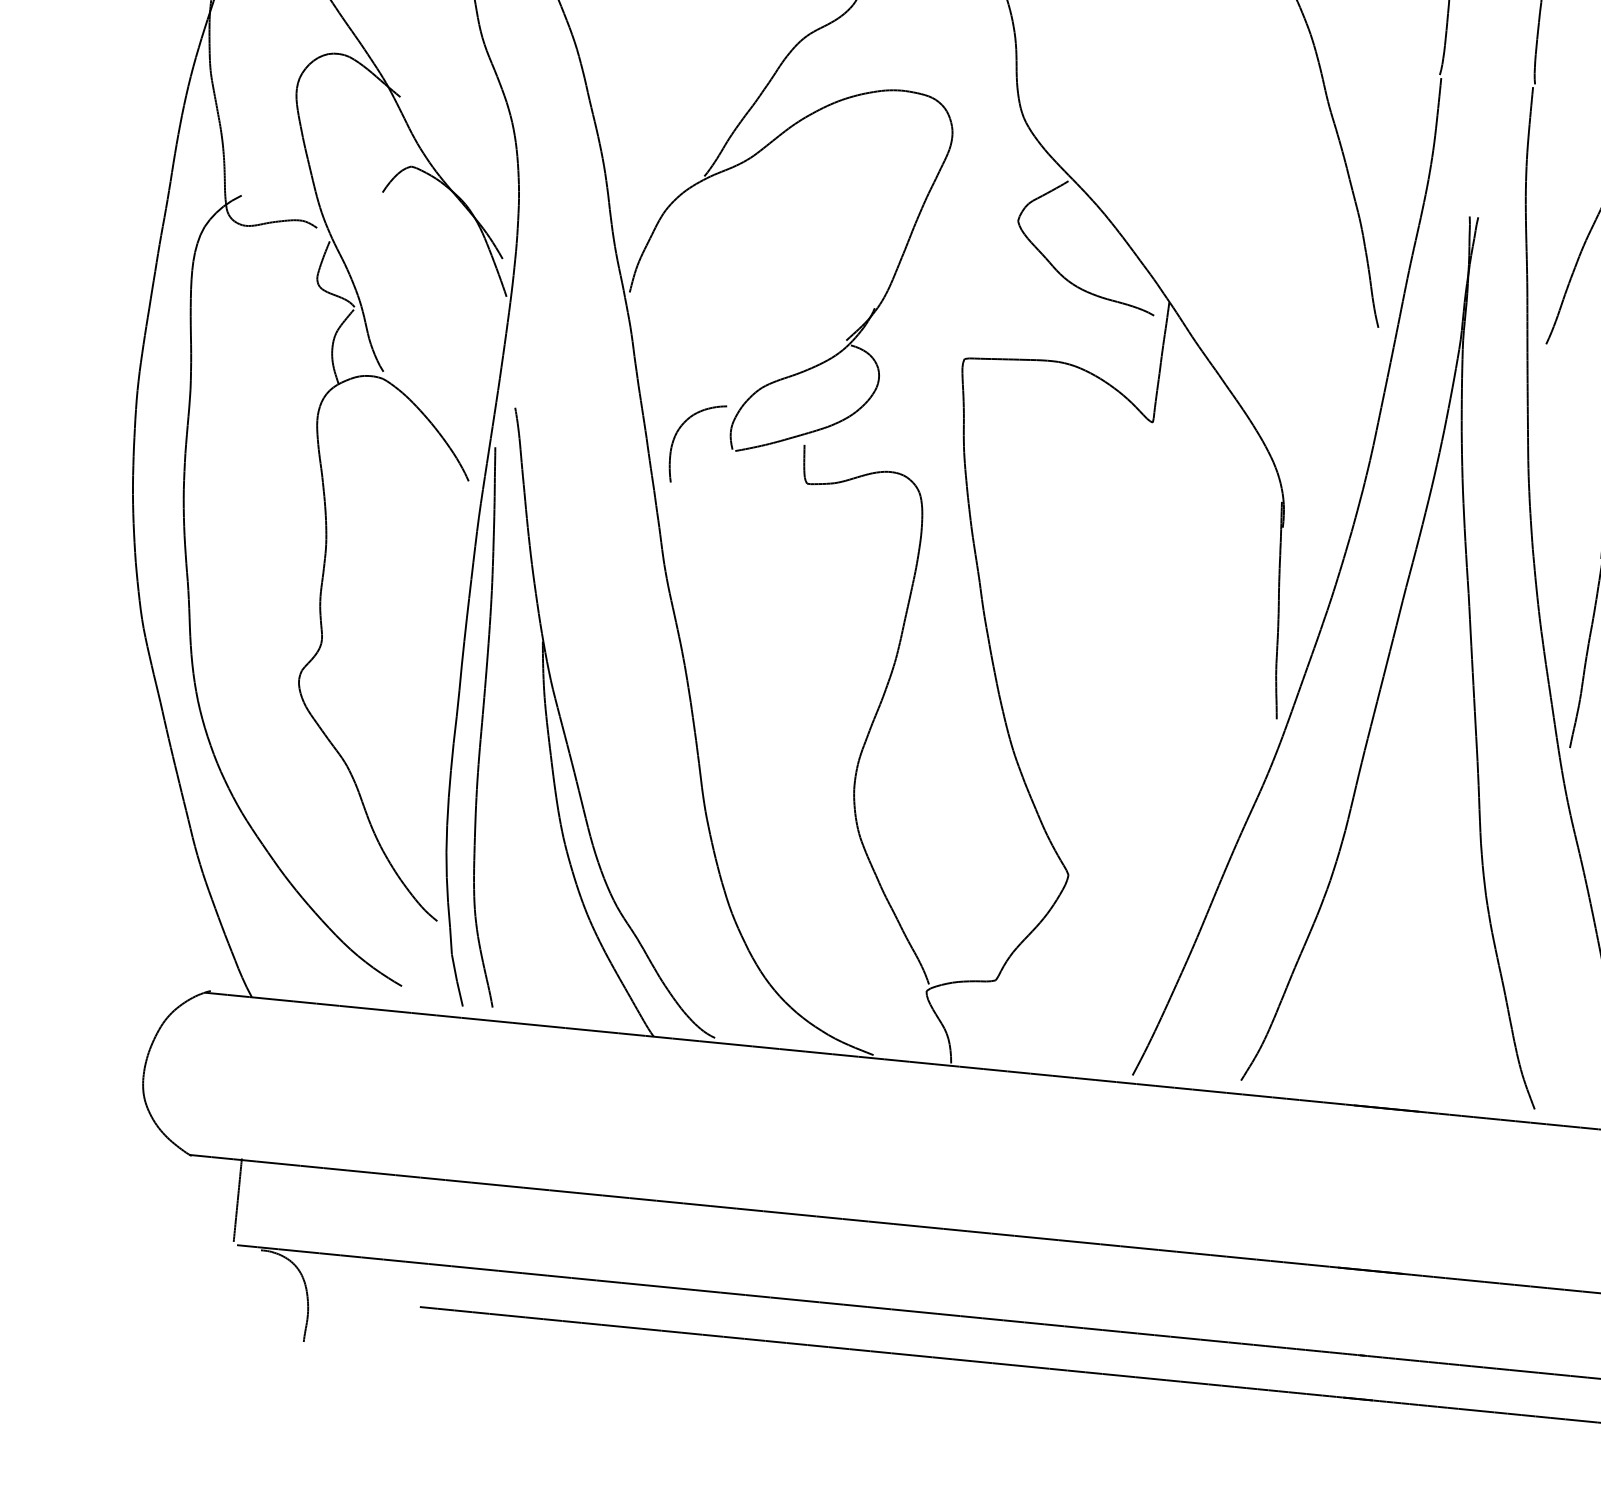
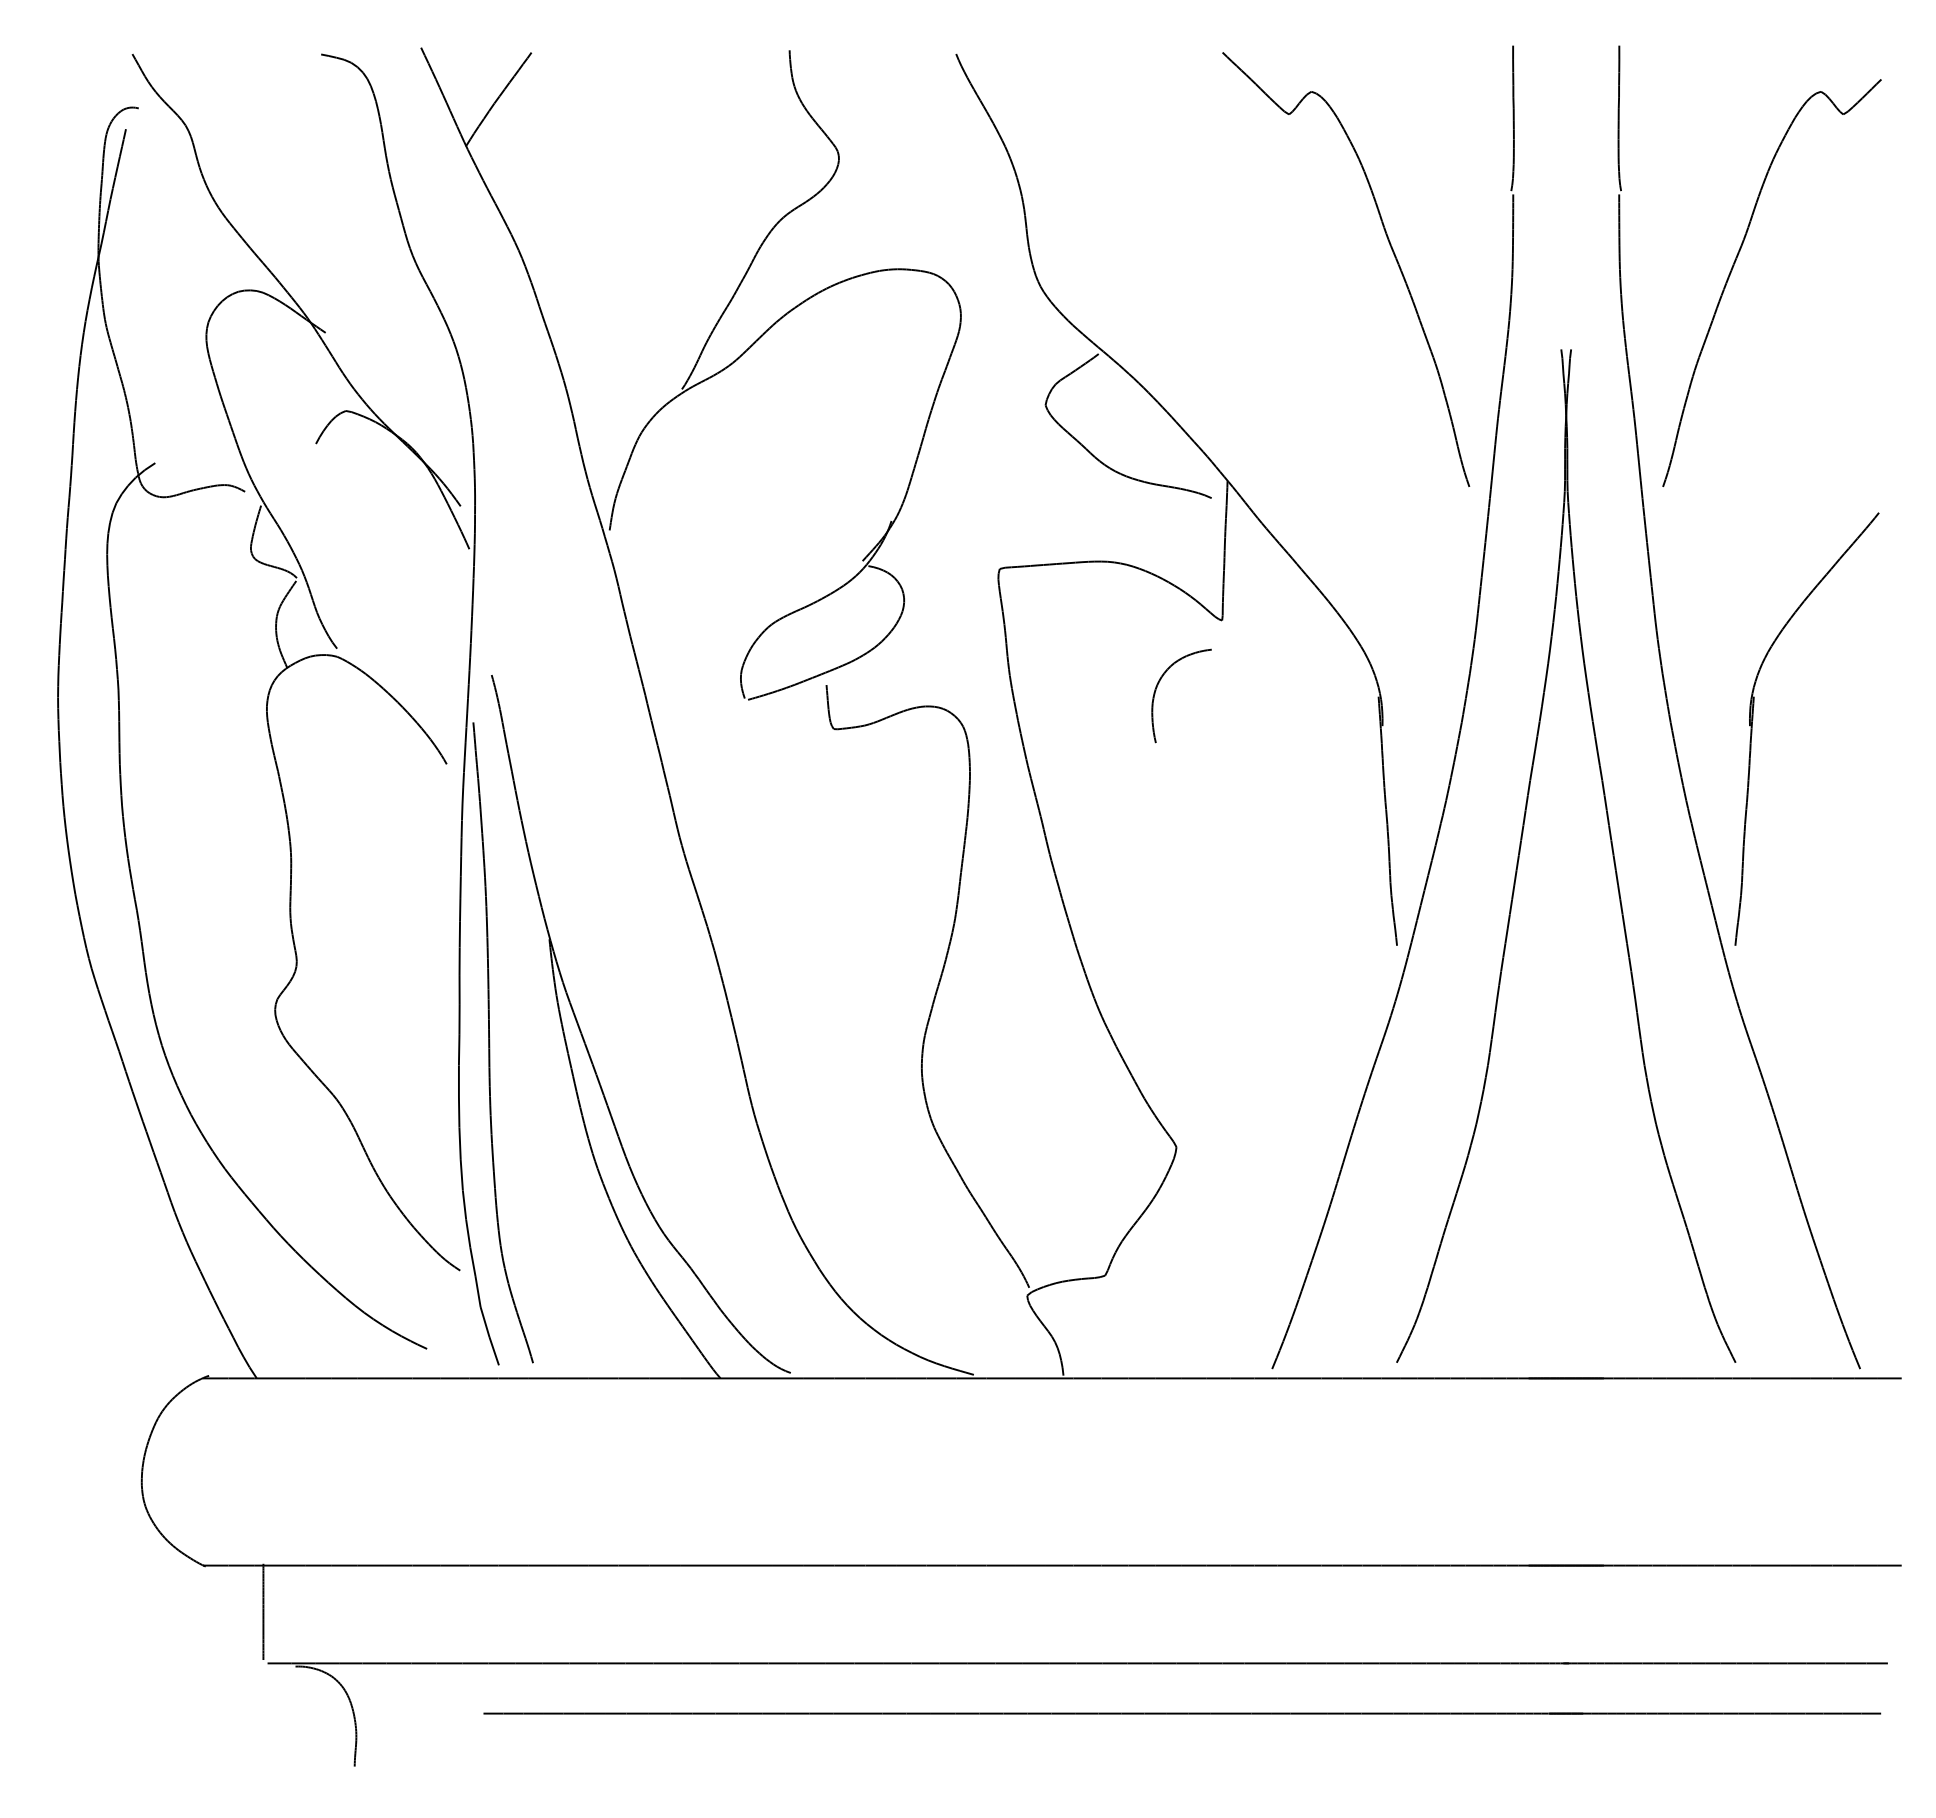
part: (678, 431) -> (1159, 683), moved

